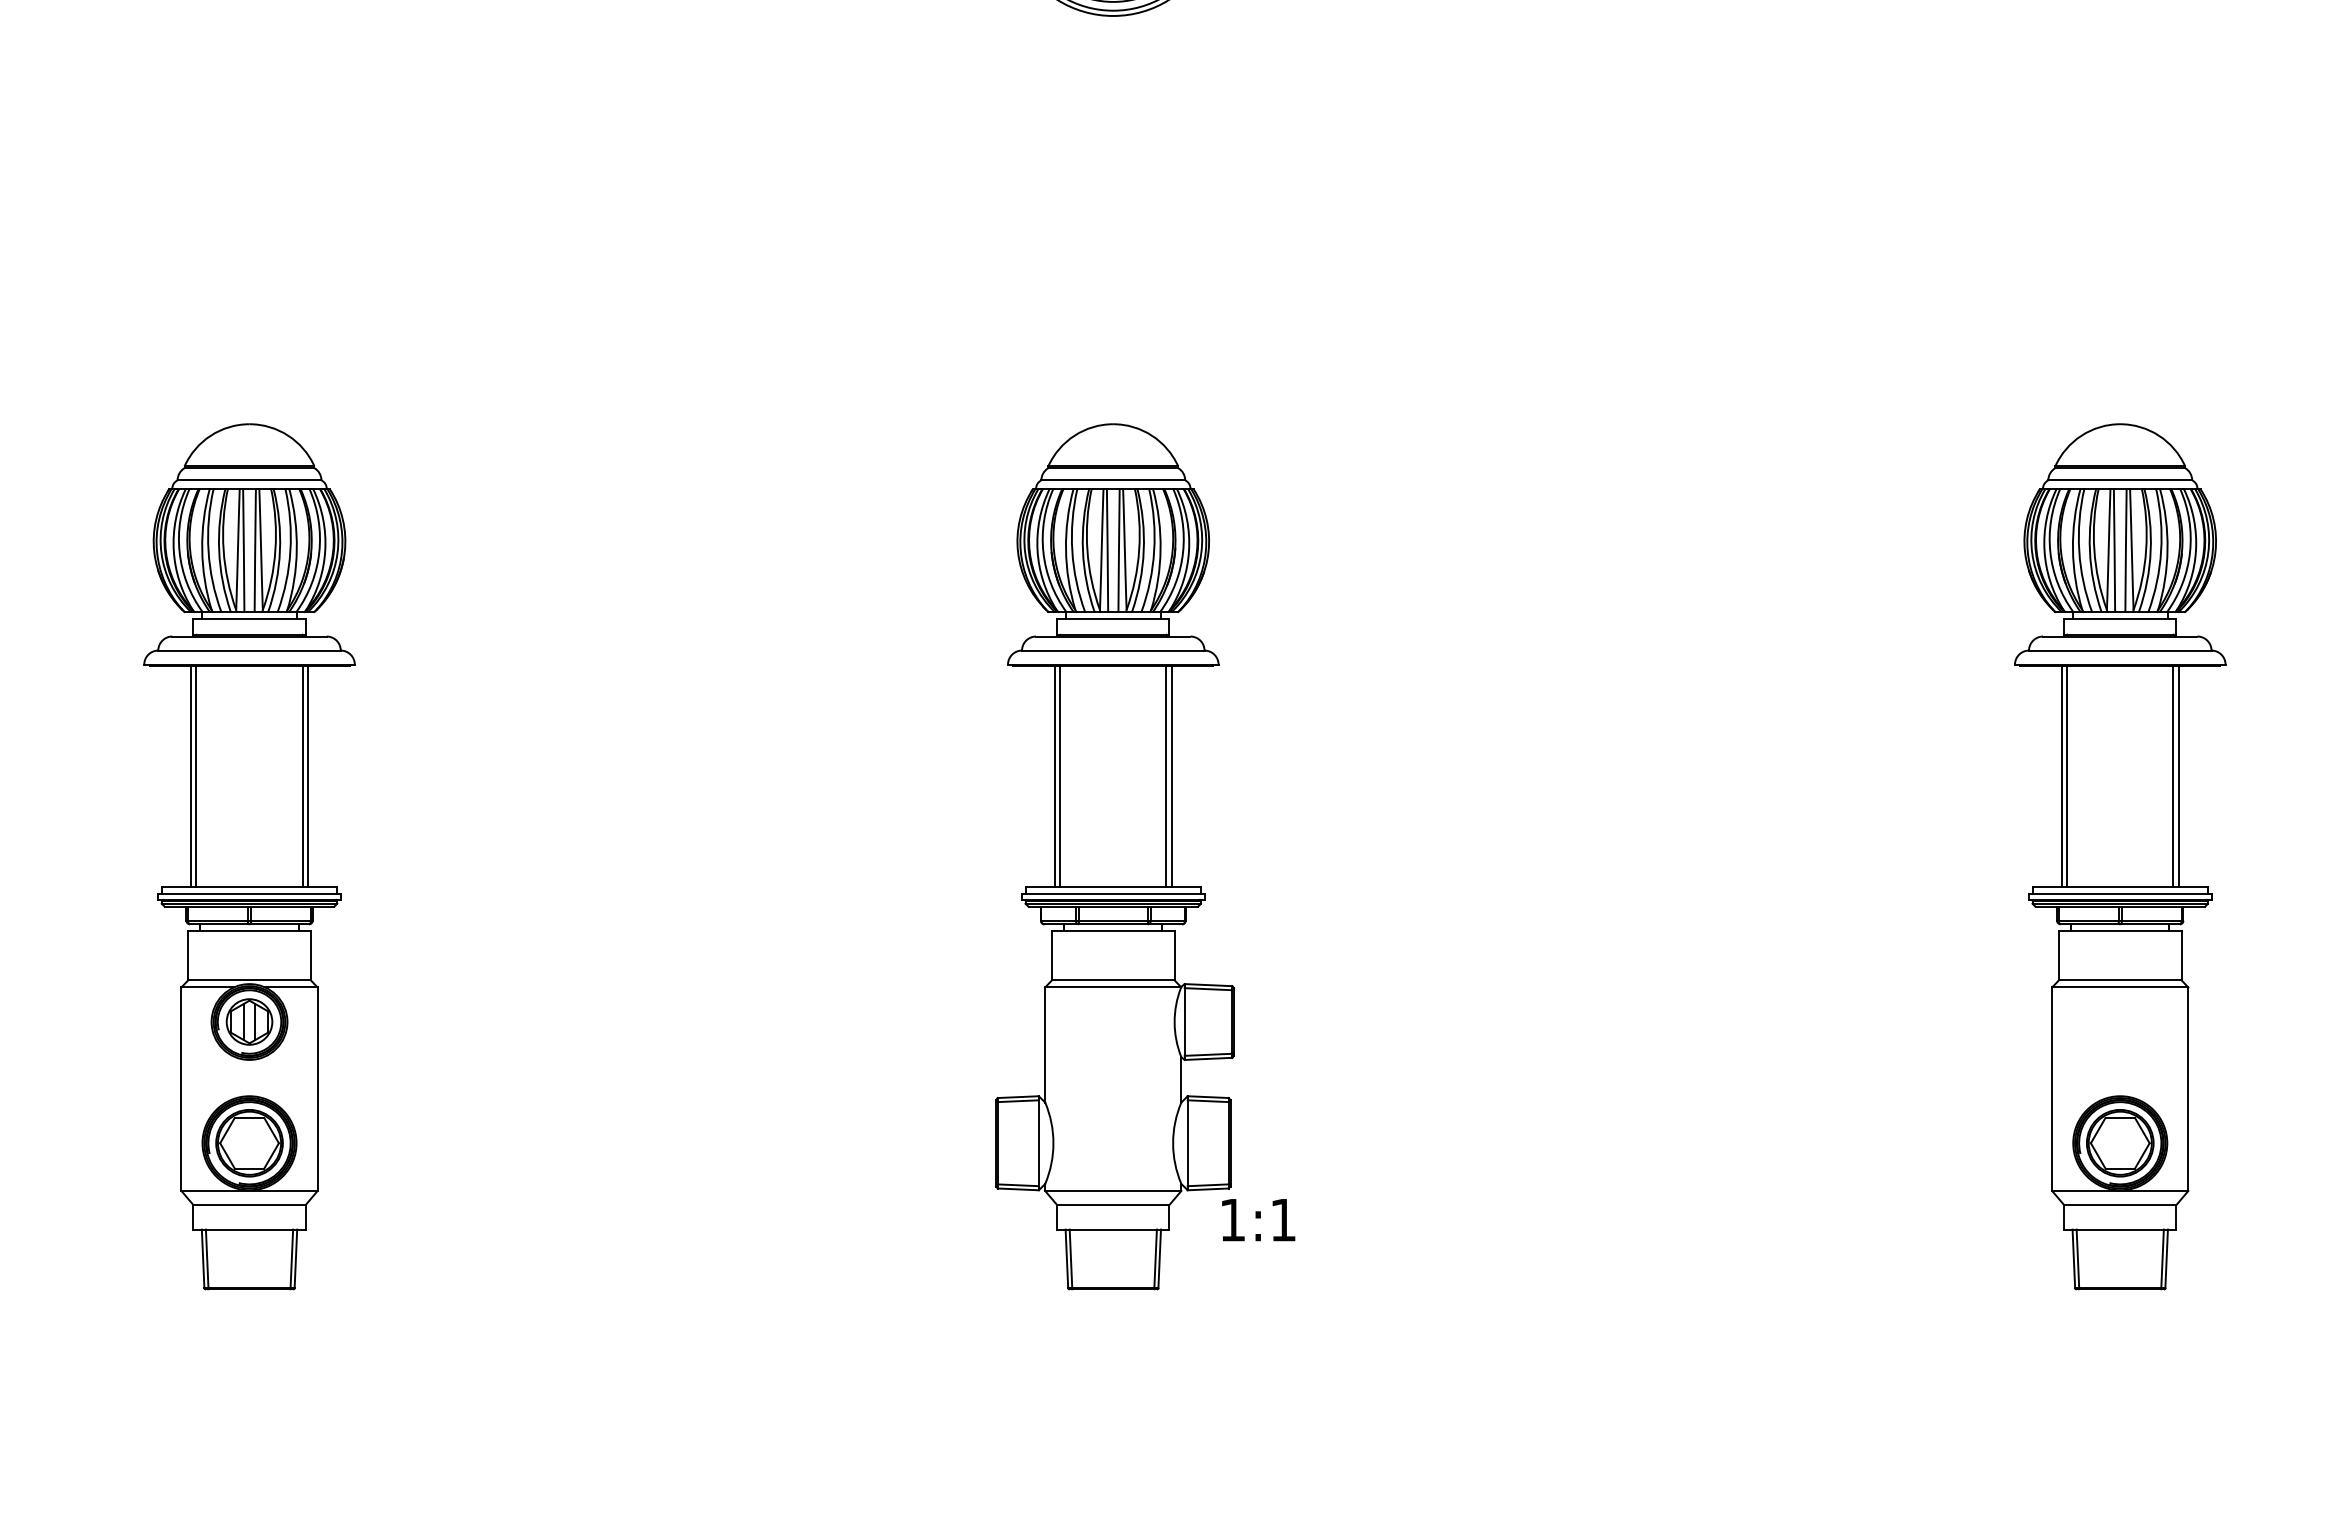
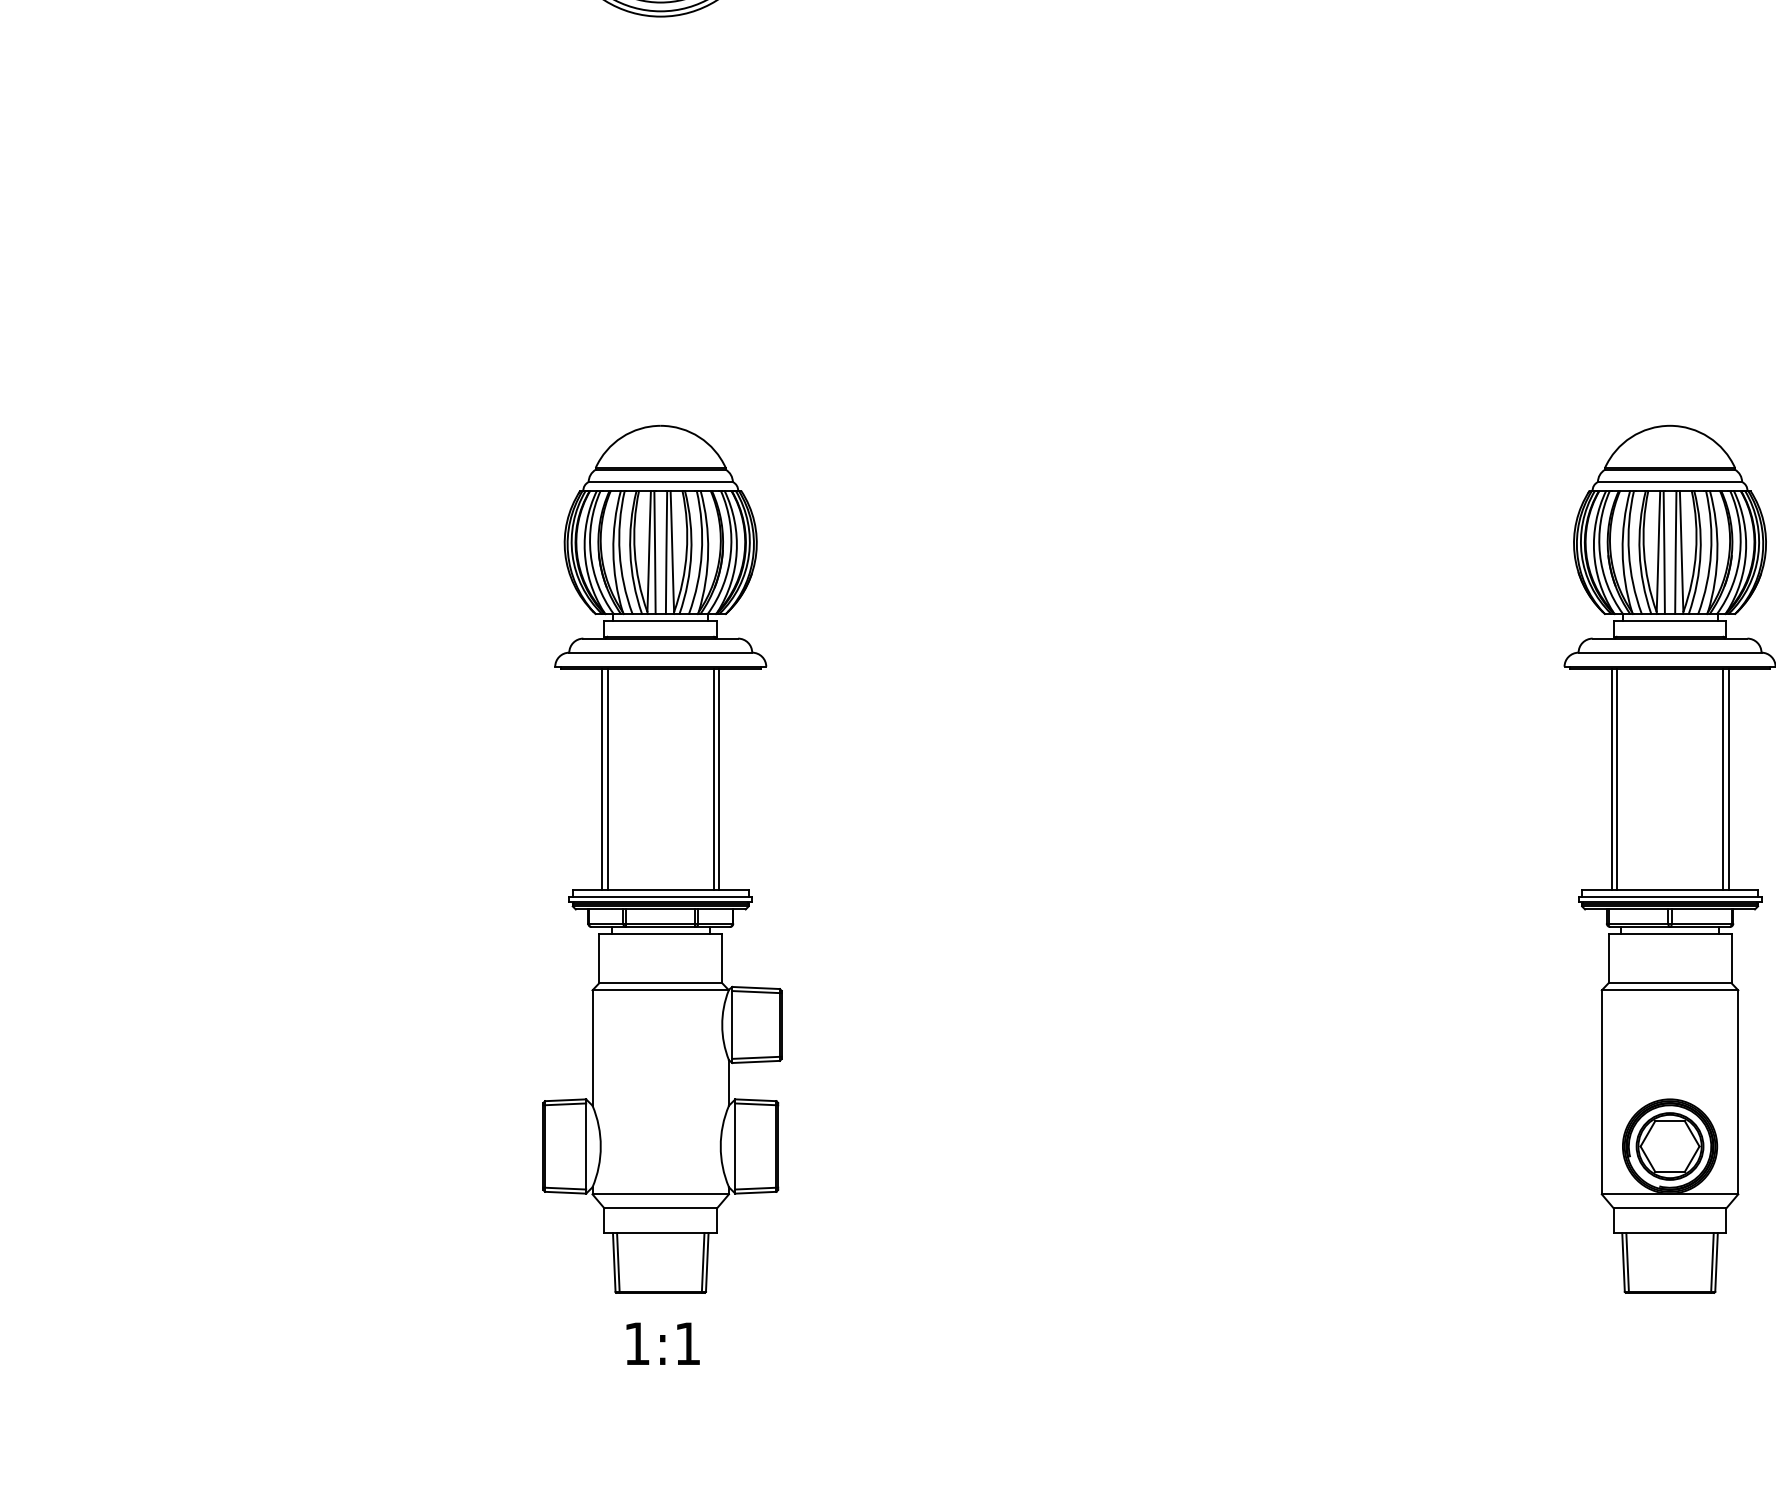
text: (1258, 1220) -> (662, 1344), moved

